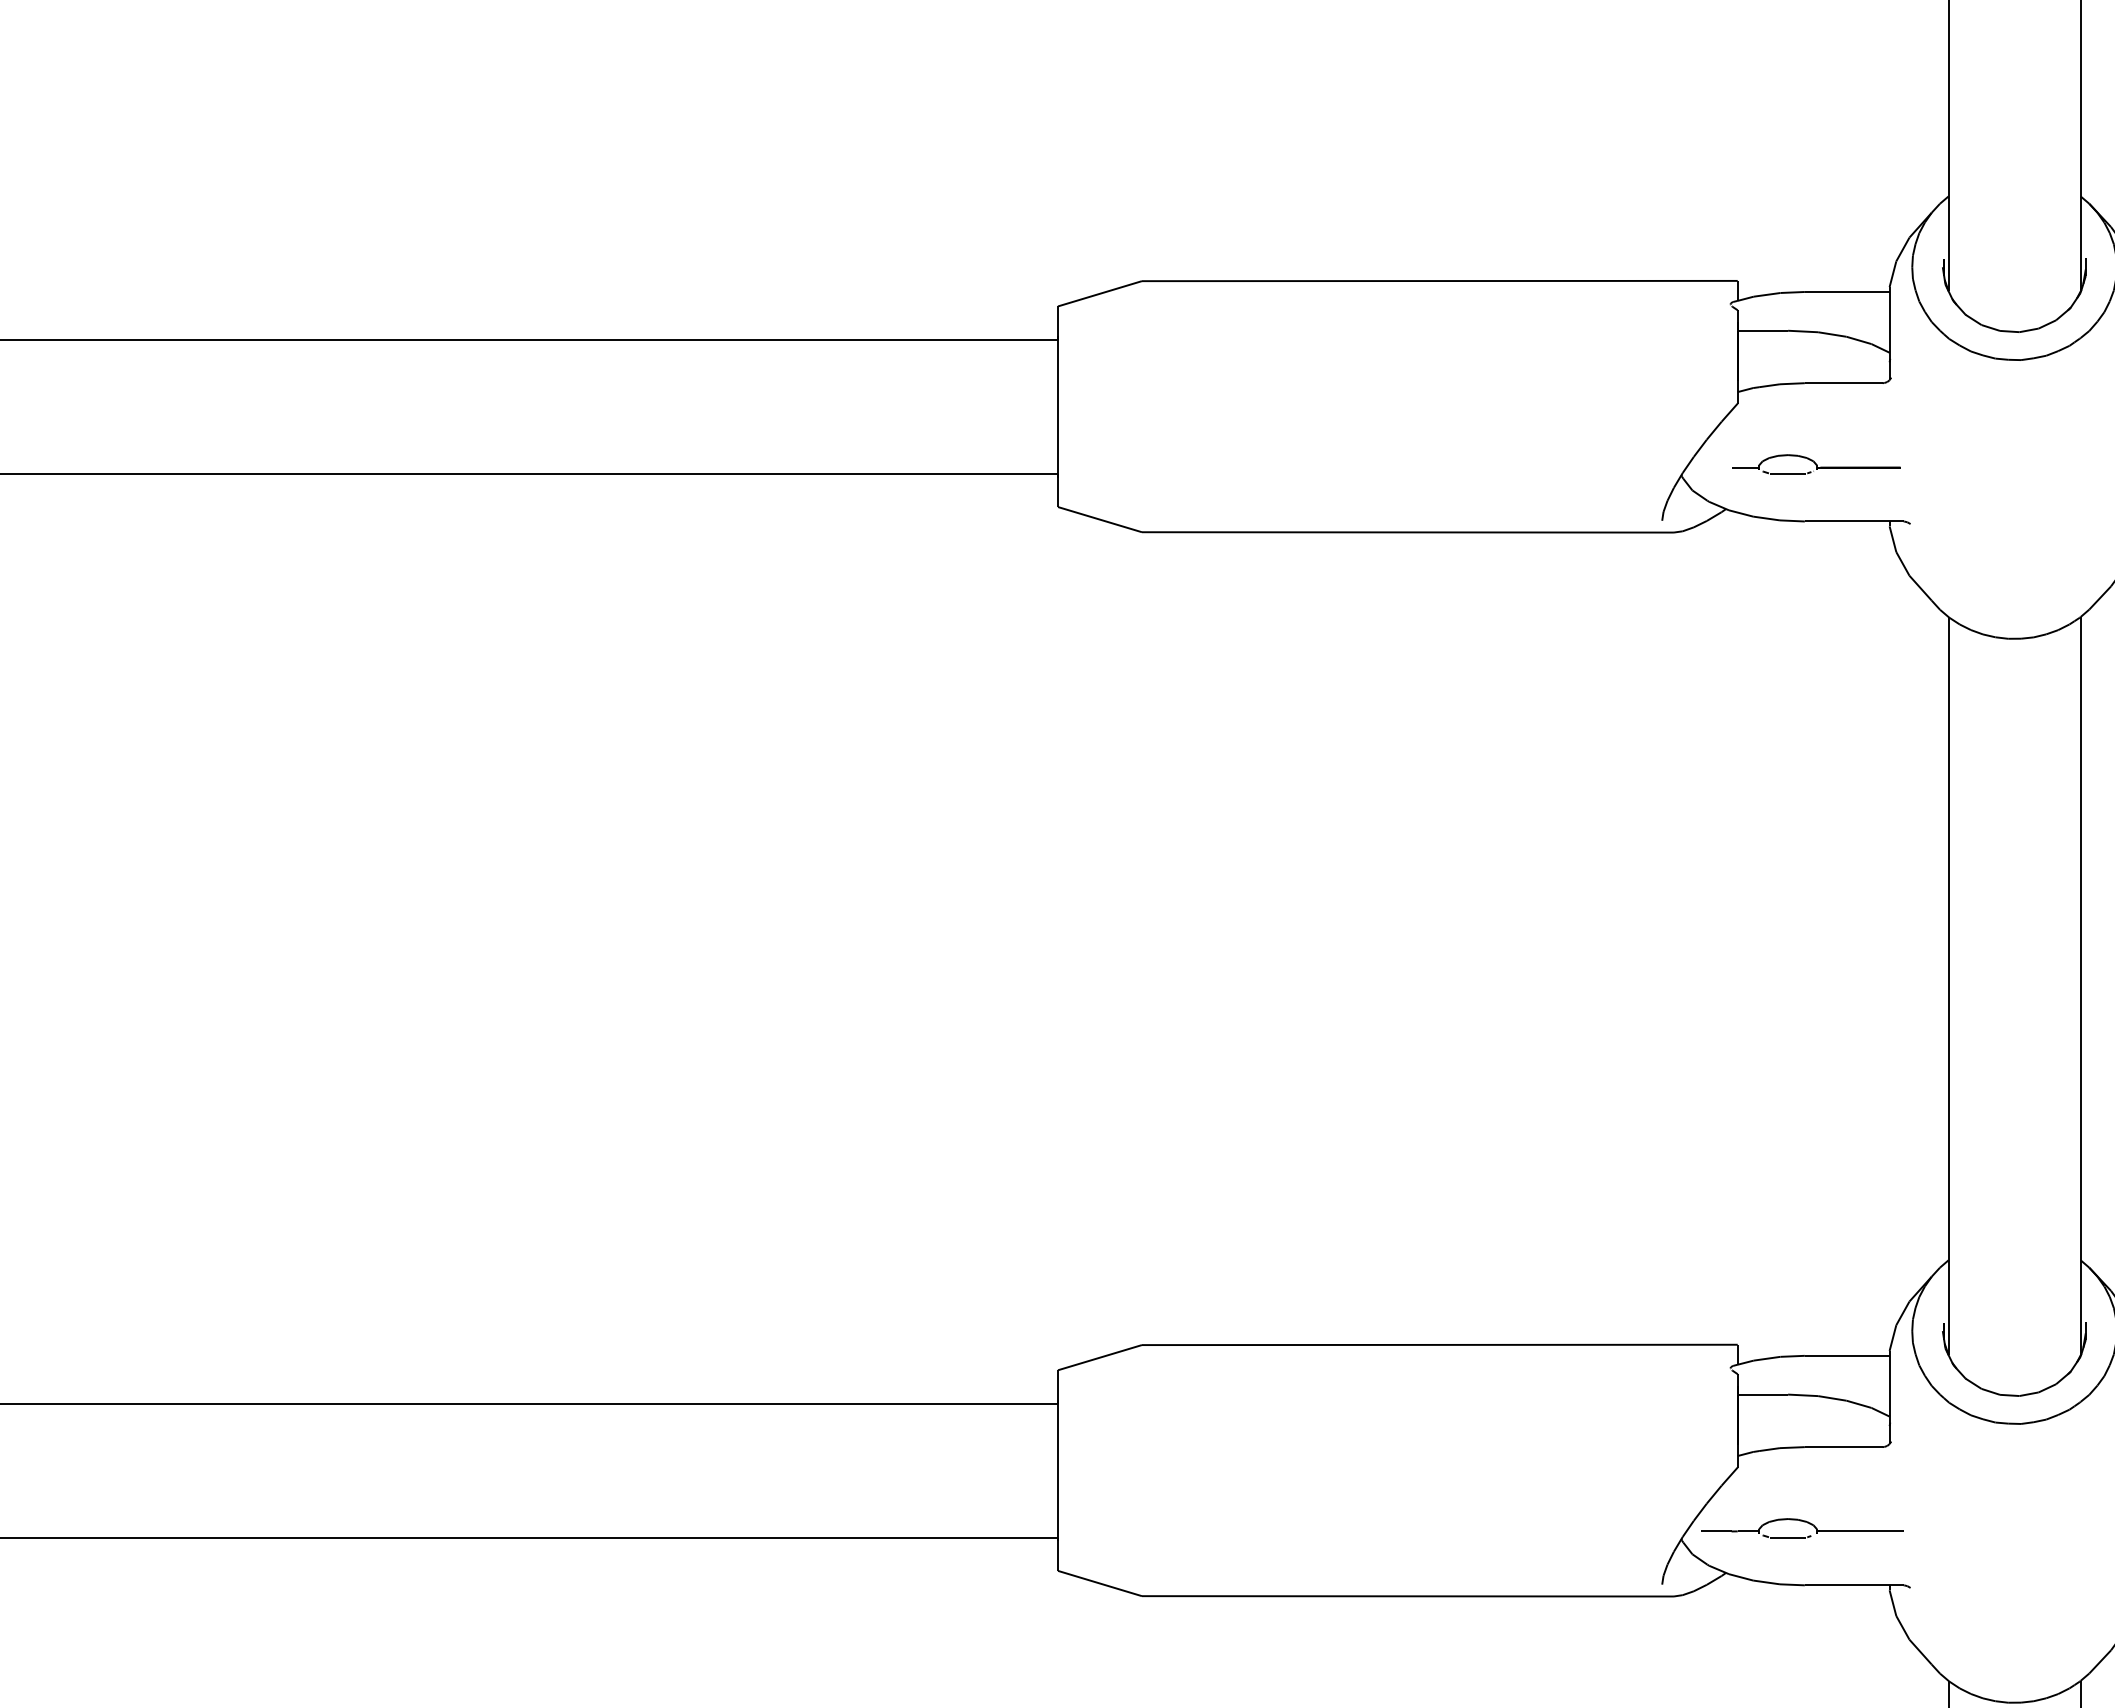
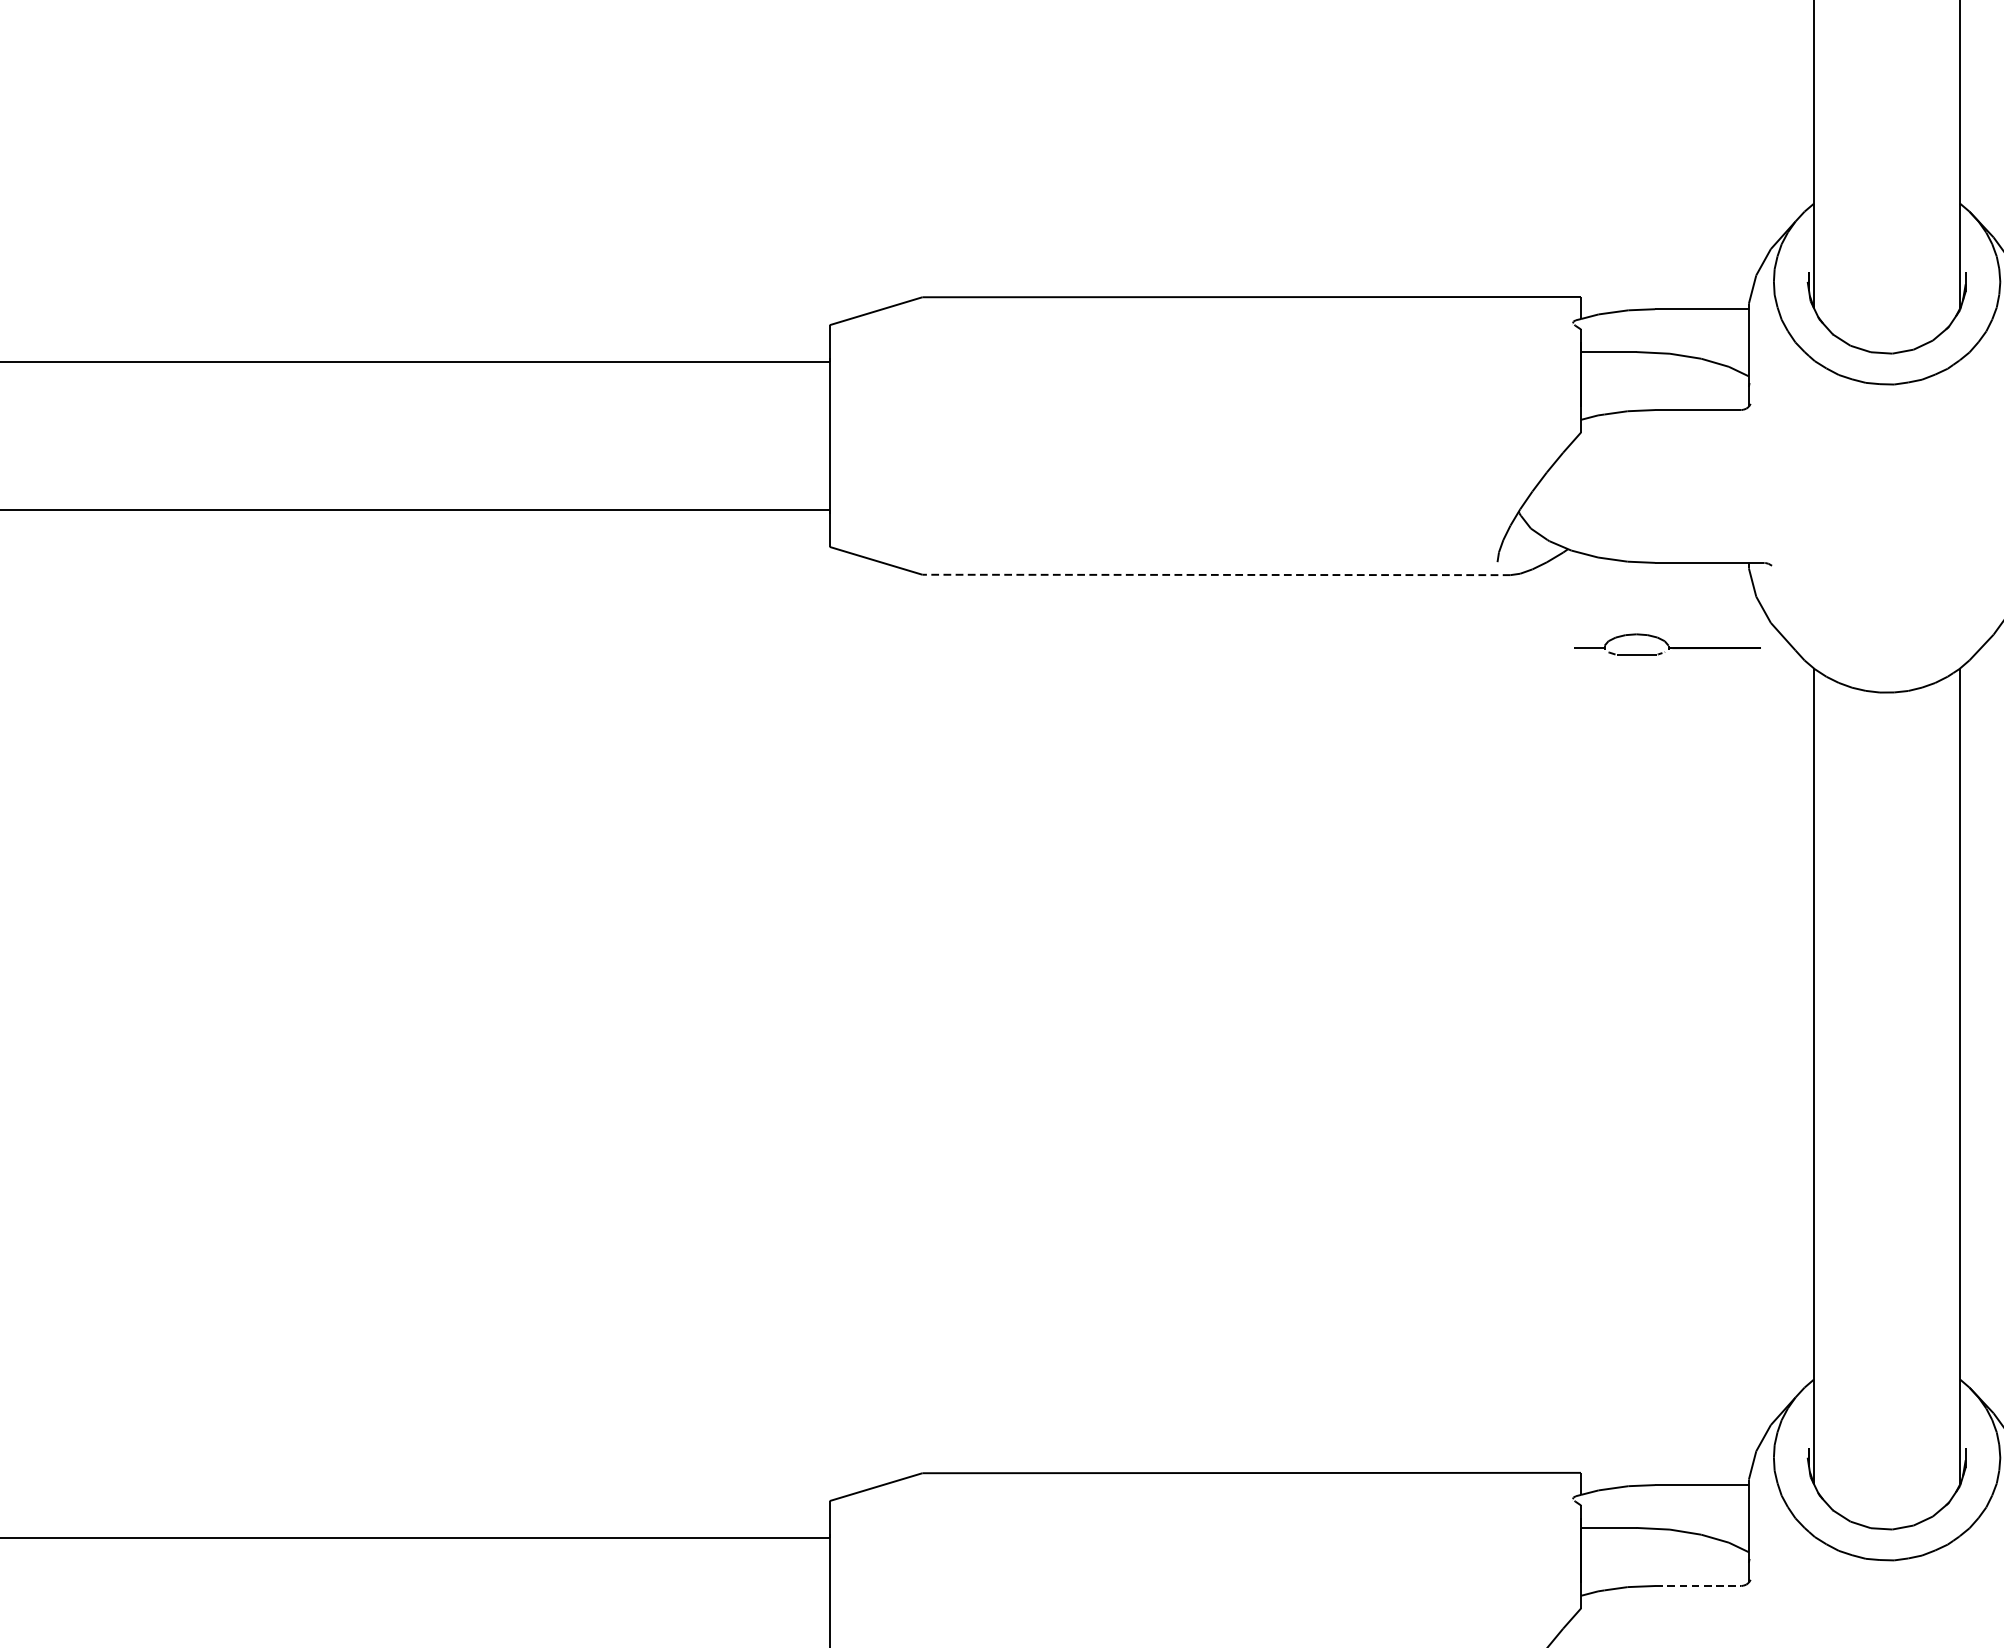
part: (1816, 464) -> (1668, 644), moved
line: (1407, 532) -> (1215, 575), solid -> dashed
line: (1843, 1447) -> (1697, 1586), solid -> dashed

